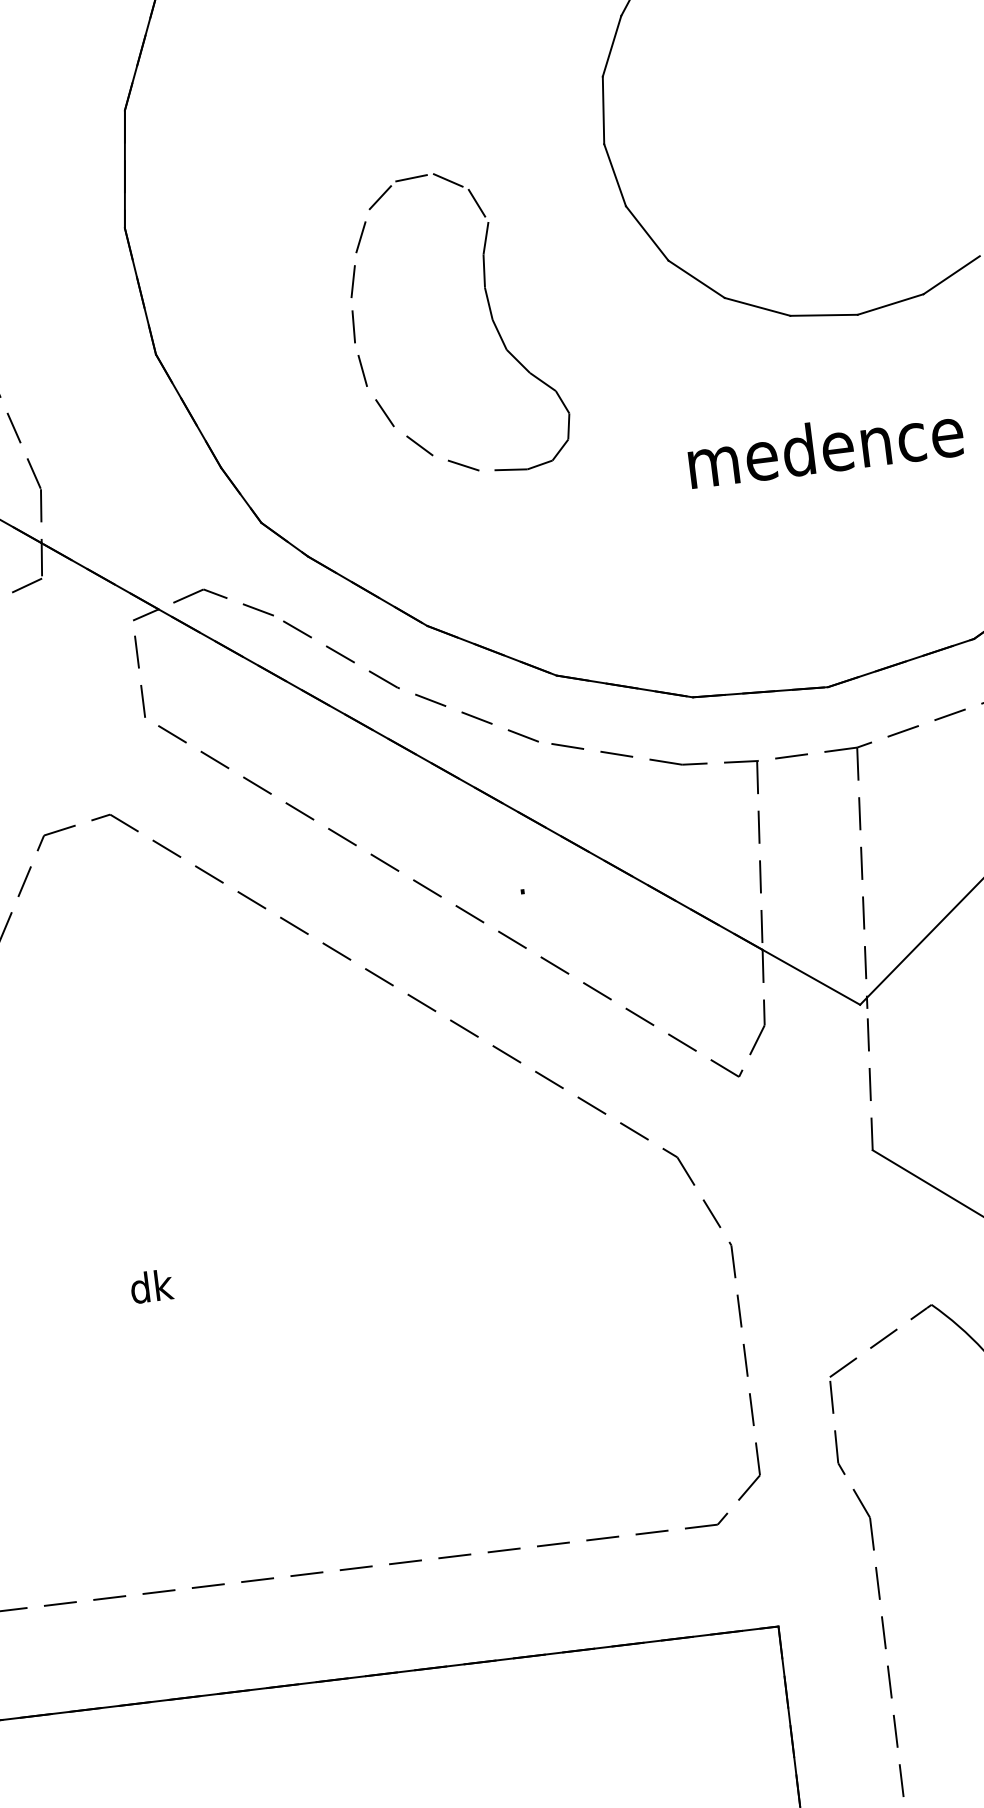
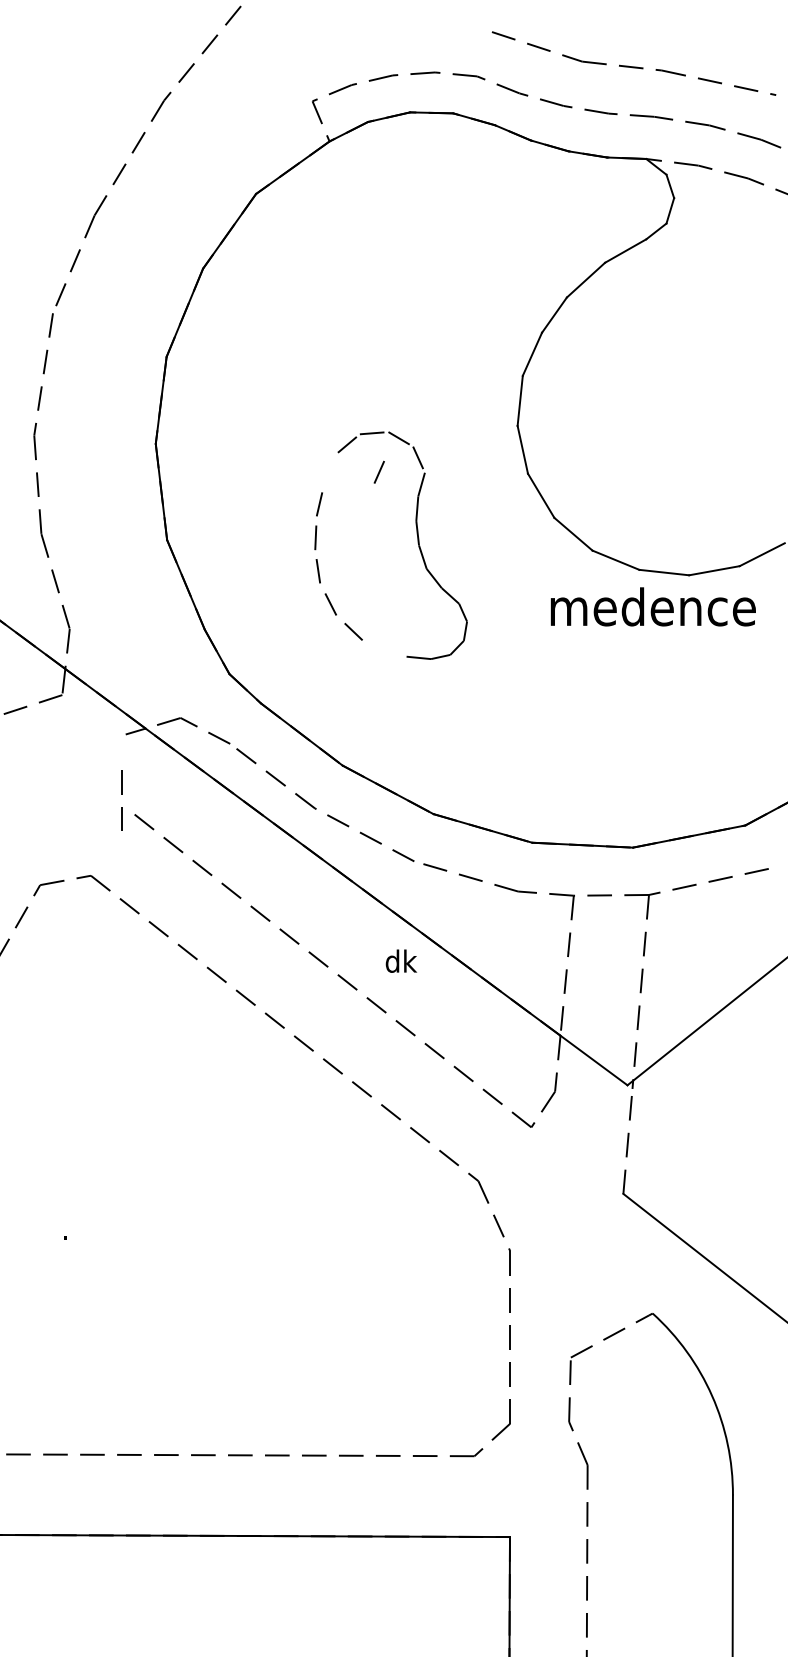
line: (359, 236) -> (378, 471), moved
text: (825, 446) -> (653, 606), moved
line: (464, 465) -> (384, 650), removed
line: (138, 668) -> (121, 794), moved
text: (538, 876) -> (401, 960), . -> dk
text: (150, 1285) -> (77, 1227), dk -> .

